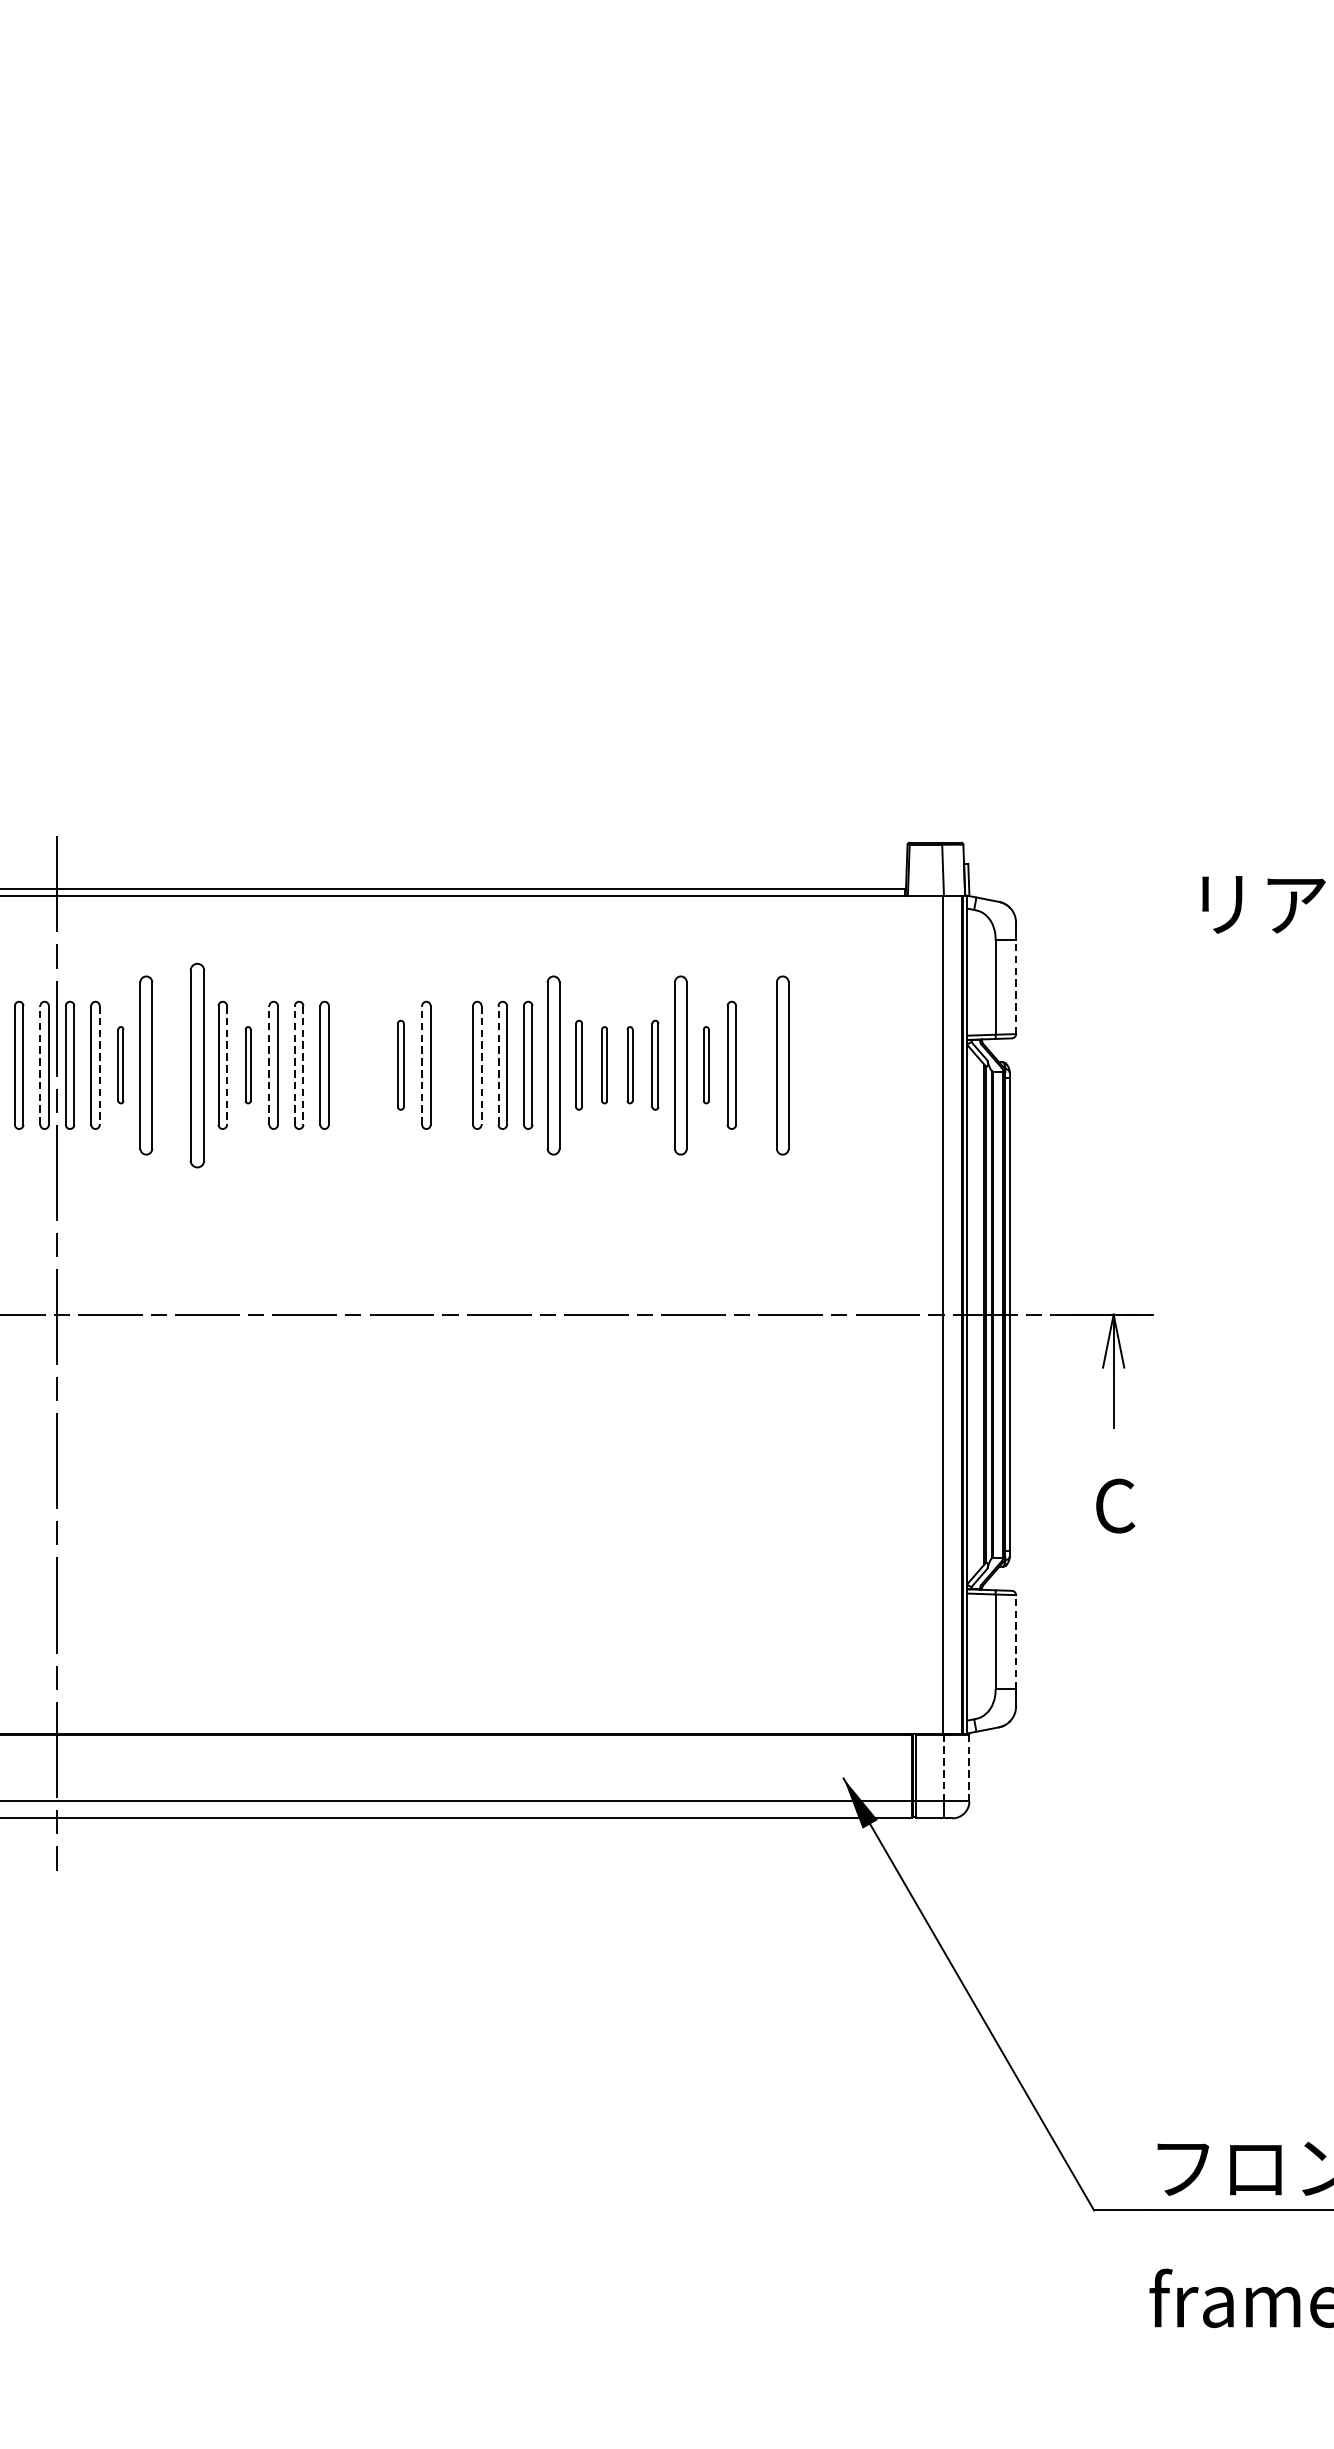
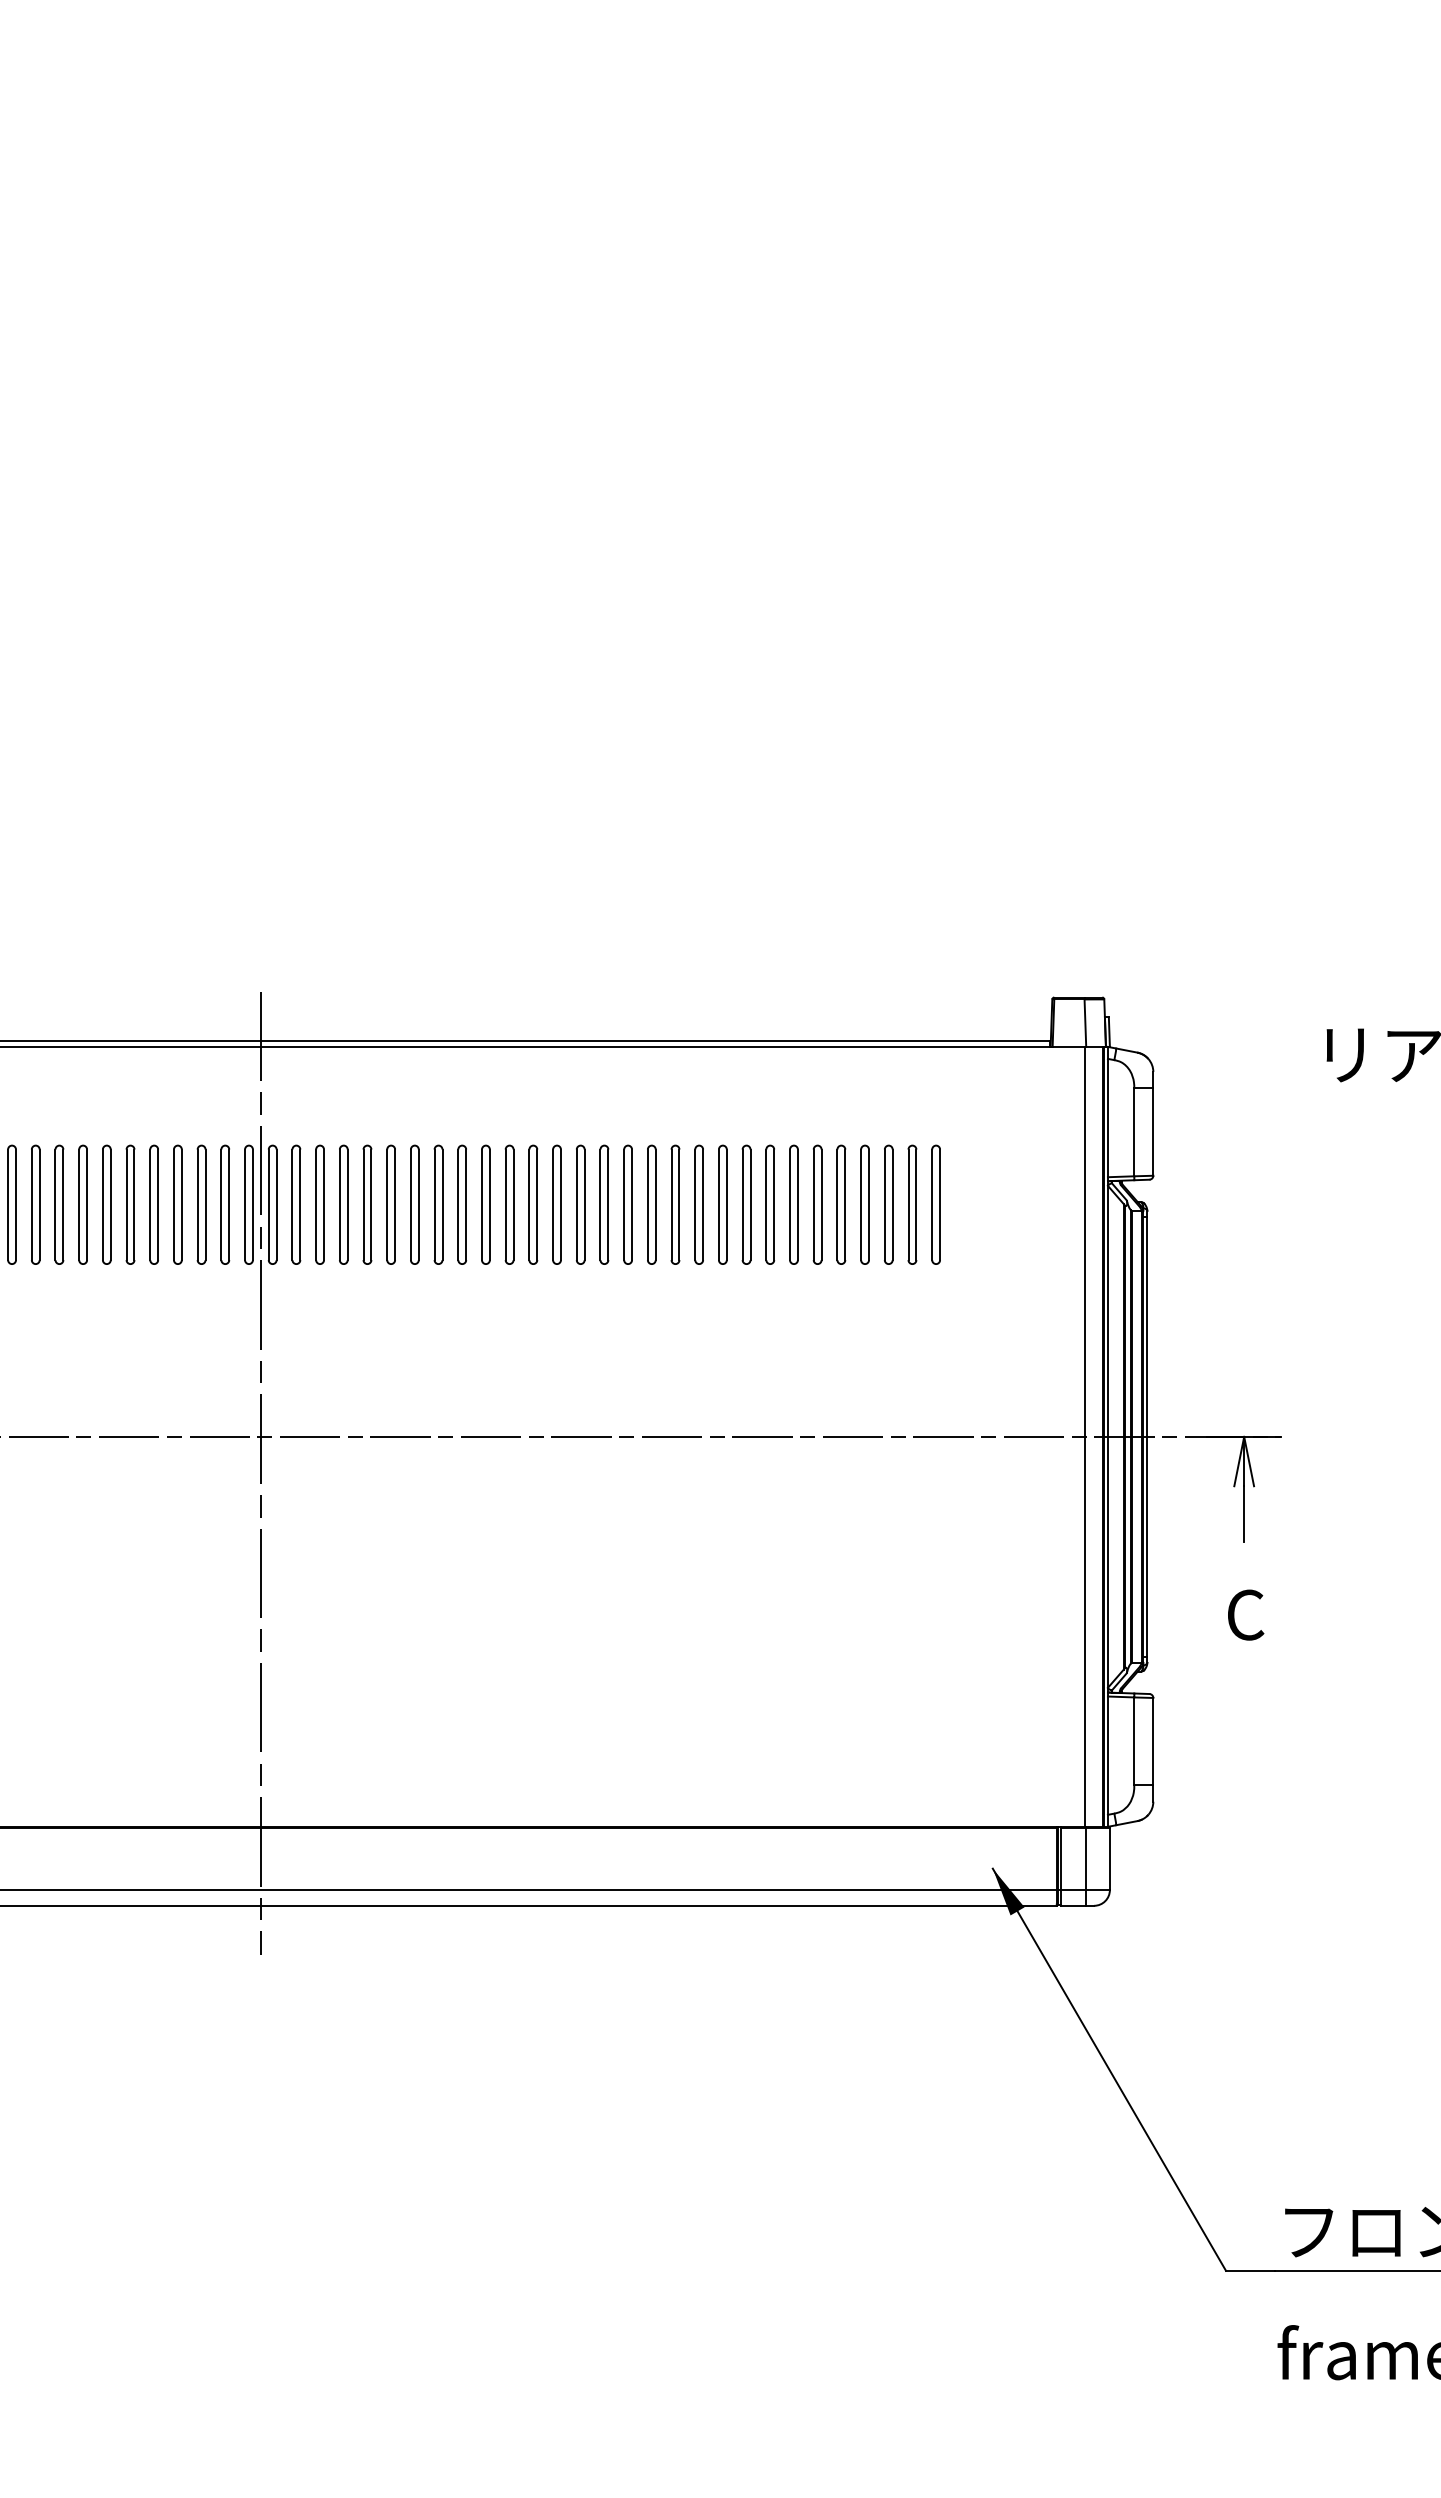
line: (1016, 987) -> (1153, 1132), dashed -> solid
line: (40, 1065) -> (245, 1204), dashed -> solid
part: (120, 1065) -> (319, 1204), size x1.67
part: (146, 1065) -> (343, 1204), size x0.71
part: (171, 1065) -> (367, 1204), added
part: (196, 1065) -> (390, 1204), size x0.62
part: (248, 1065) -> (438, 1204), size x1.67
line: (269, 1065) -> (458, 1204), dashed -> solid
line: (294, 1065) -> (481, 1204), dashed -> solid
part: (350, 1065) -> (533, 1204), added
part: (374, 1065) -> (556, 1204), added
part: (400, 1065) -> (580, 1204), size x1.43
line: (422, 1065) -> (600, 1204), dashed -> solid
part: (451, 1065) -> (627, 1204), added
line: (498, 1065) -> (671, 1204), dashed -> solid
part: (553, 1065) -> (722, 1204), size x0.71
part: (579, 1065) -> (746, 1204), size x1.43
part: (604, 1065) -> (770, 1204), size x1.67
part: (629, 1065) -> (793, 1204), size x1.67
part: (655, 1065) -> (817, 1204), size x1.43
part: (681, 1065) -> (841, 1204), size x0.71
part: (705, 1065) -> (864, 1204), size x1.67
part: (757, 1065) -> (912, 1204), added
part: (782, 1065) -> (935, 1204), size x0.71
line: (99, 1066) -> (300, 1205), dashed -> solid
line: (226, 1066) -> (418, 1205), dashed -> solid
line: (302, 1066) -> (489, 1205), dashed -> solid
line: (481, 1066) -> (655, 1205), dashed -> solid
line: (1016, 1641) -> (1153, 1741), dashed -> solid
line: (968, 1767) -> (1109, 1858), dashed -> solid
line: (944, 1768) -> (1086, 1859), dashed -> solid

